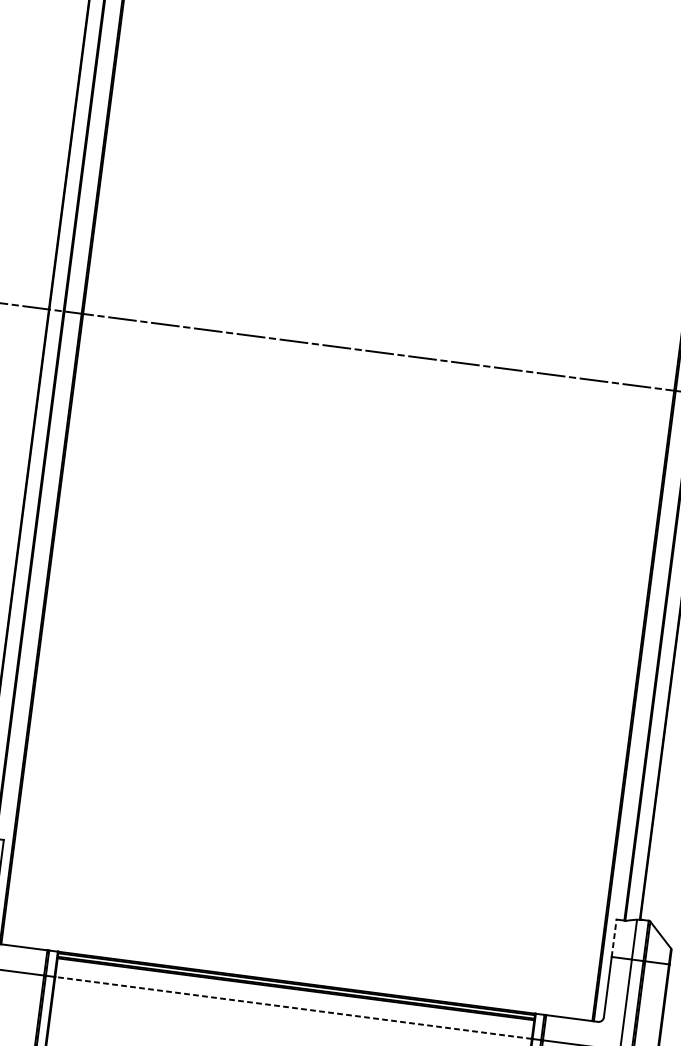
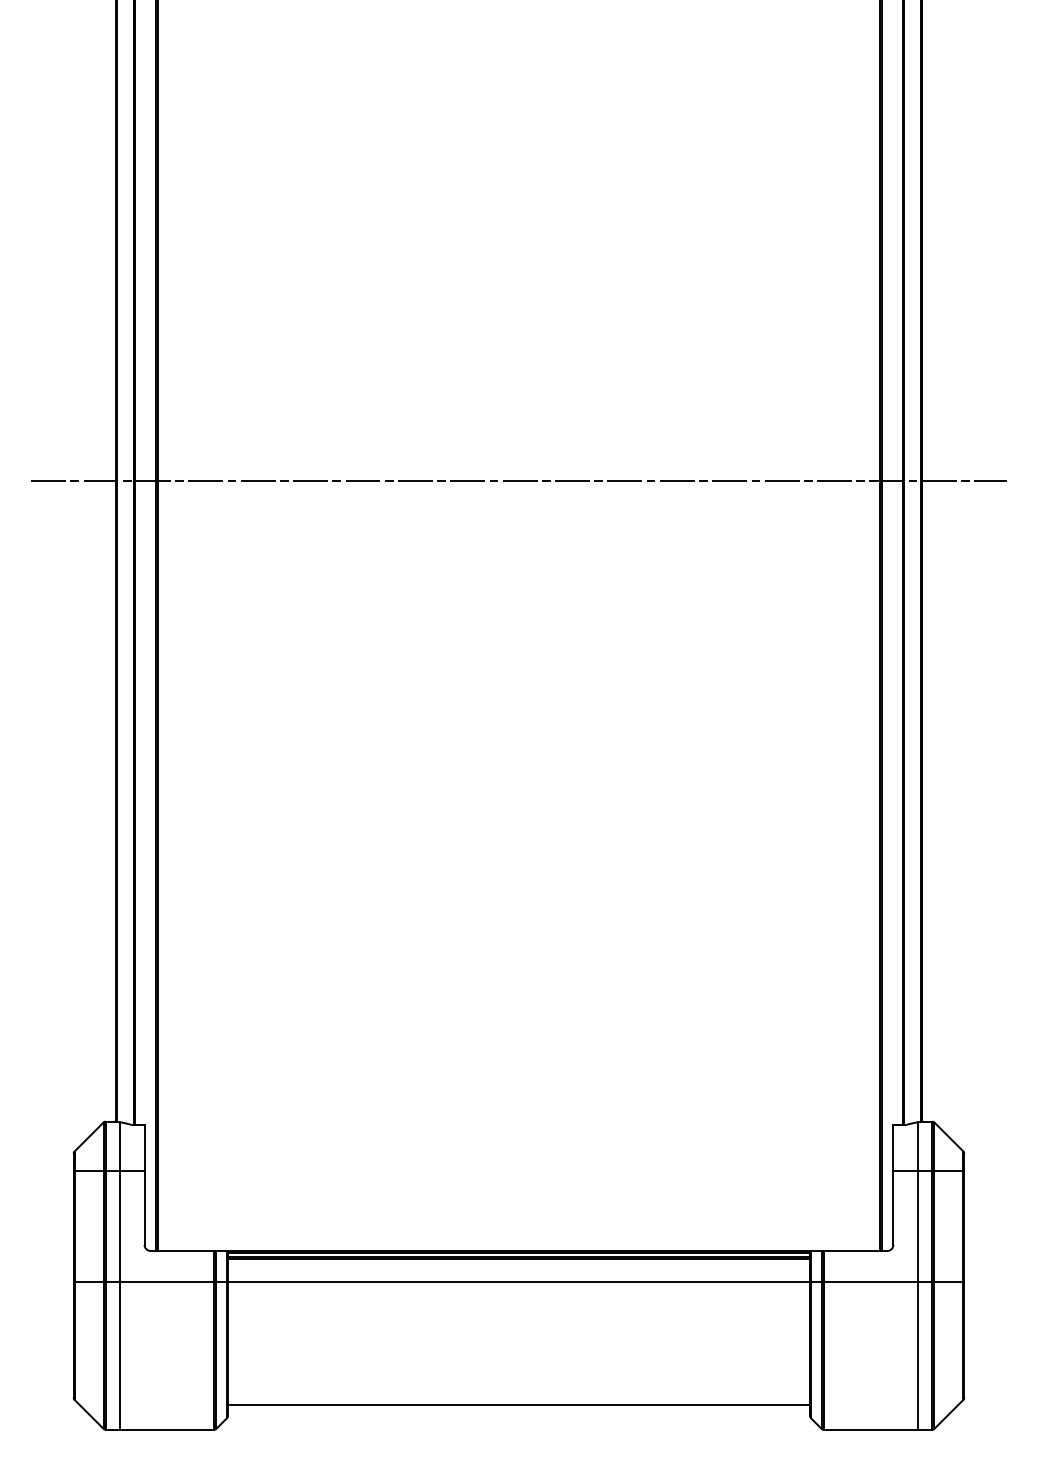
line: (614, 938) -> (893, 1148), dashed -> solid
line: (293, 1007) -> (518, 1281), dashed -> solid

